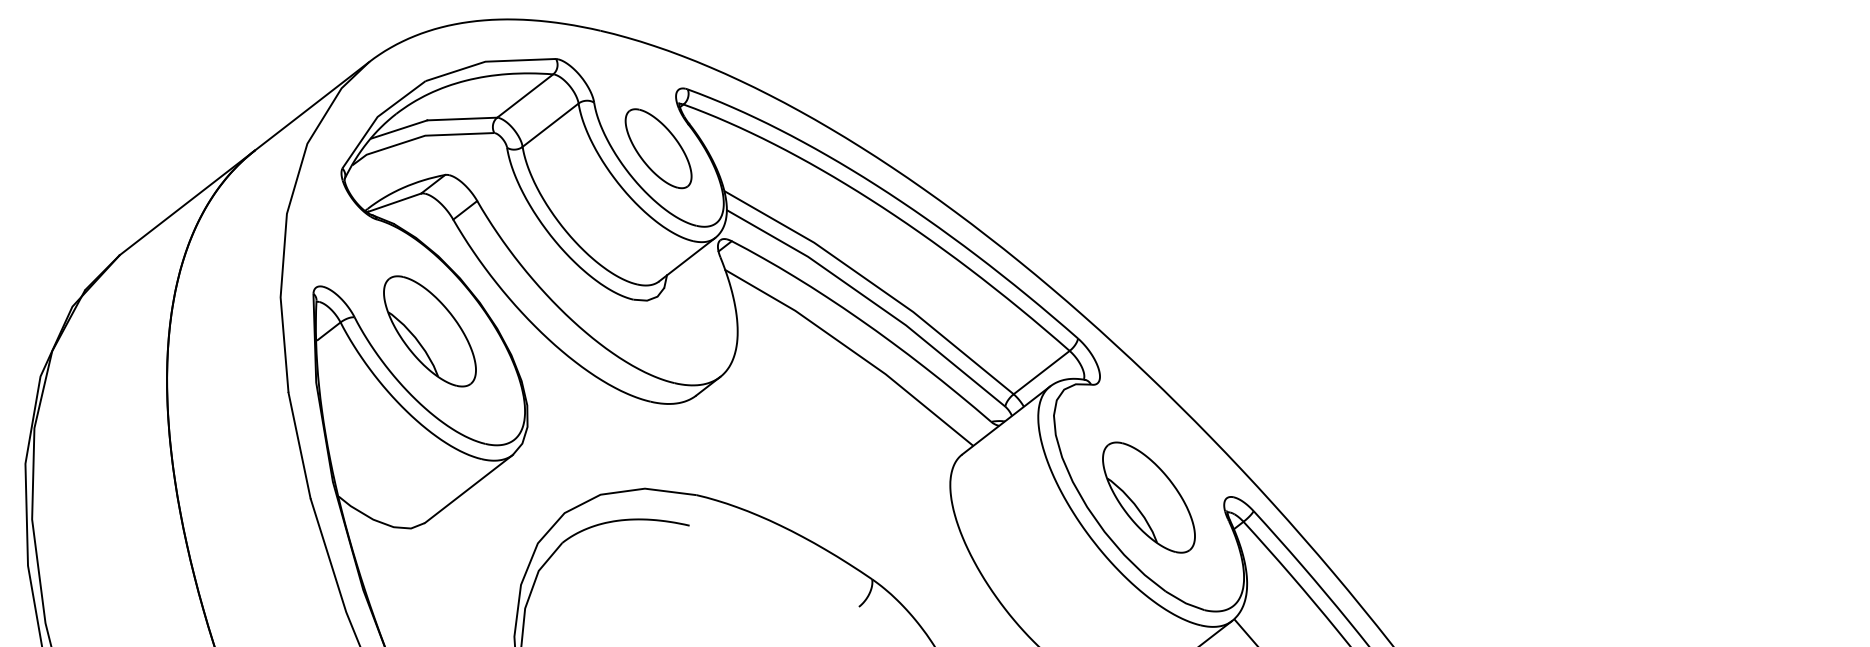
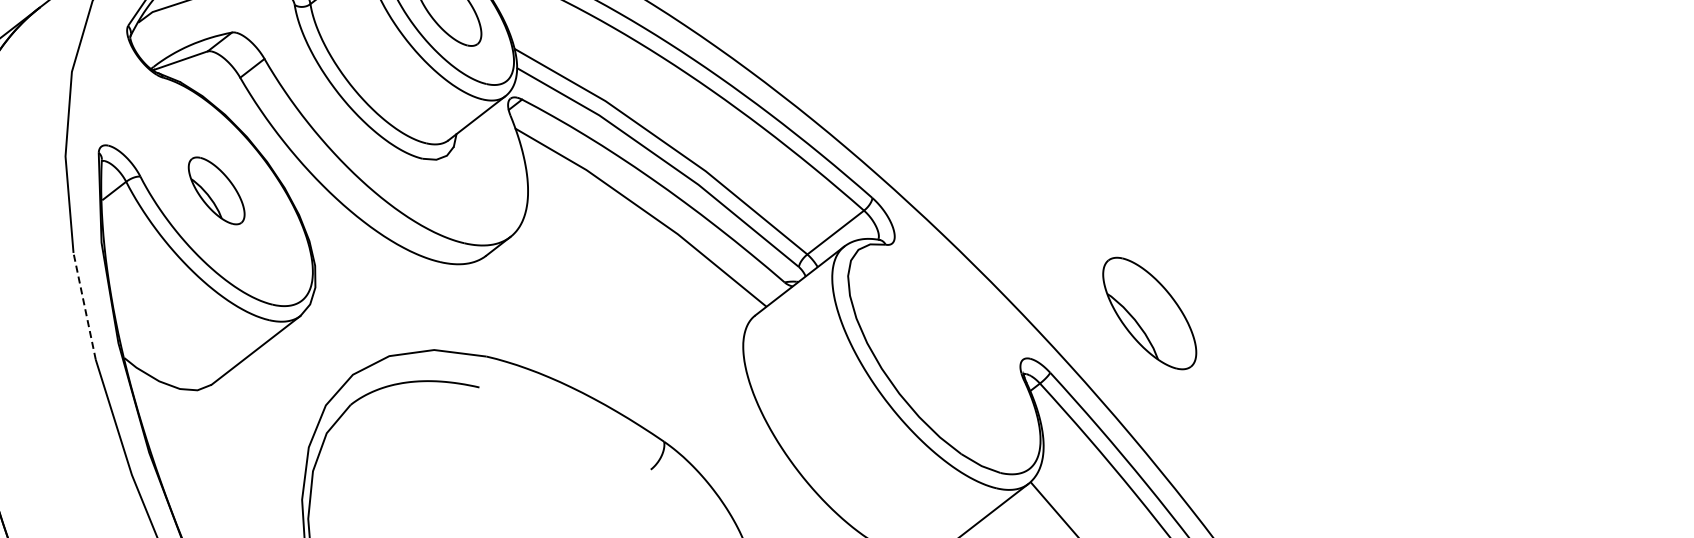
part: (429, 331) -> (216, 190), size x0.6
line: (299, 445) -> (84, 306), solid -> dashed
part: (1148, 497) -> (1149, 313), moved

